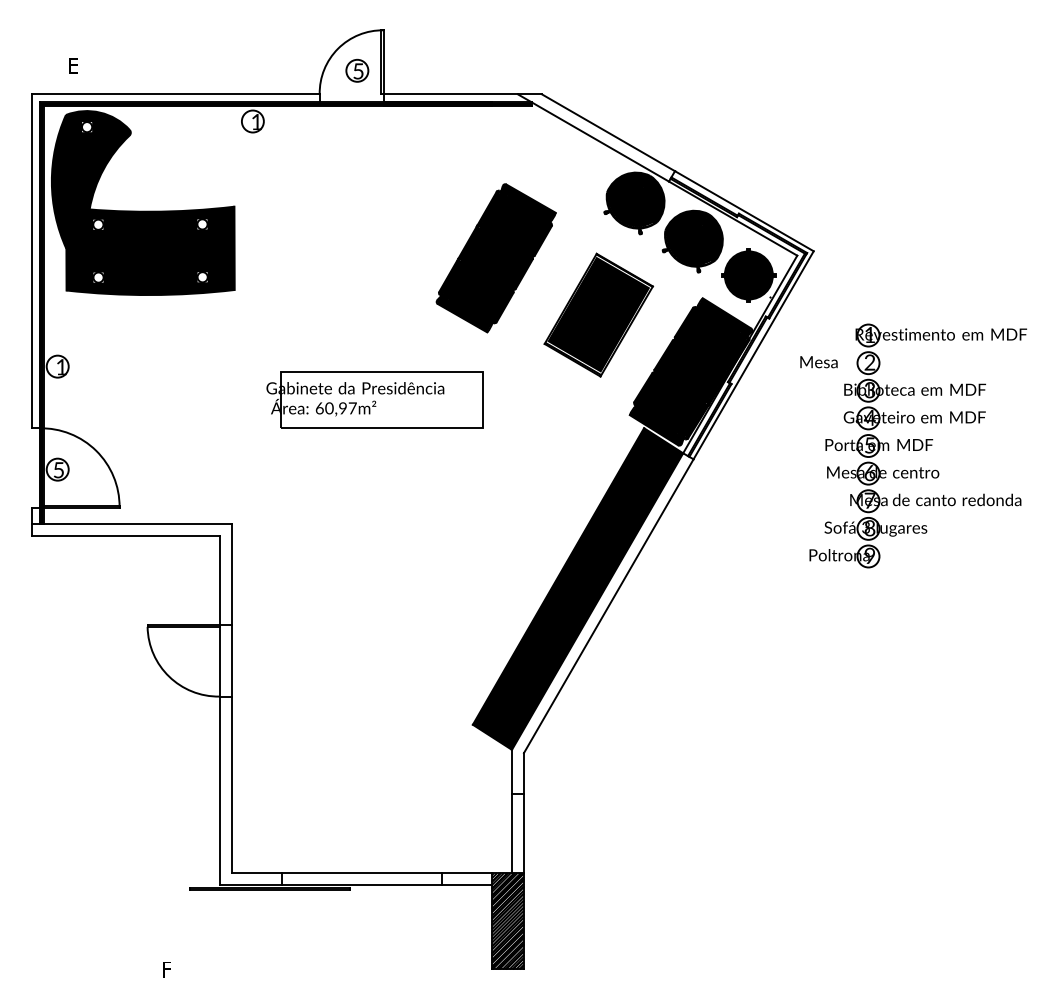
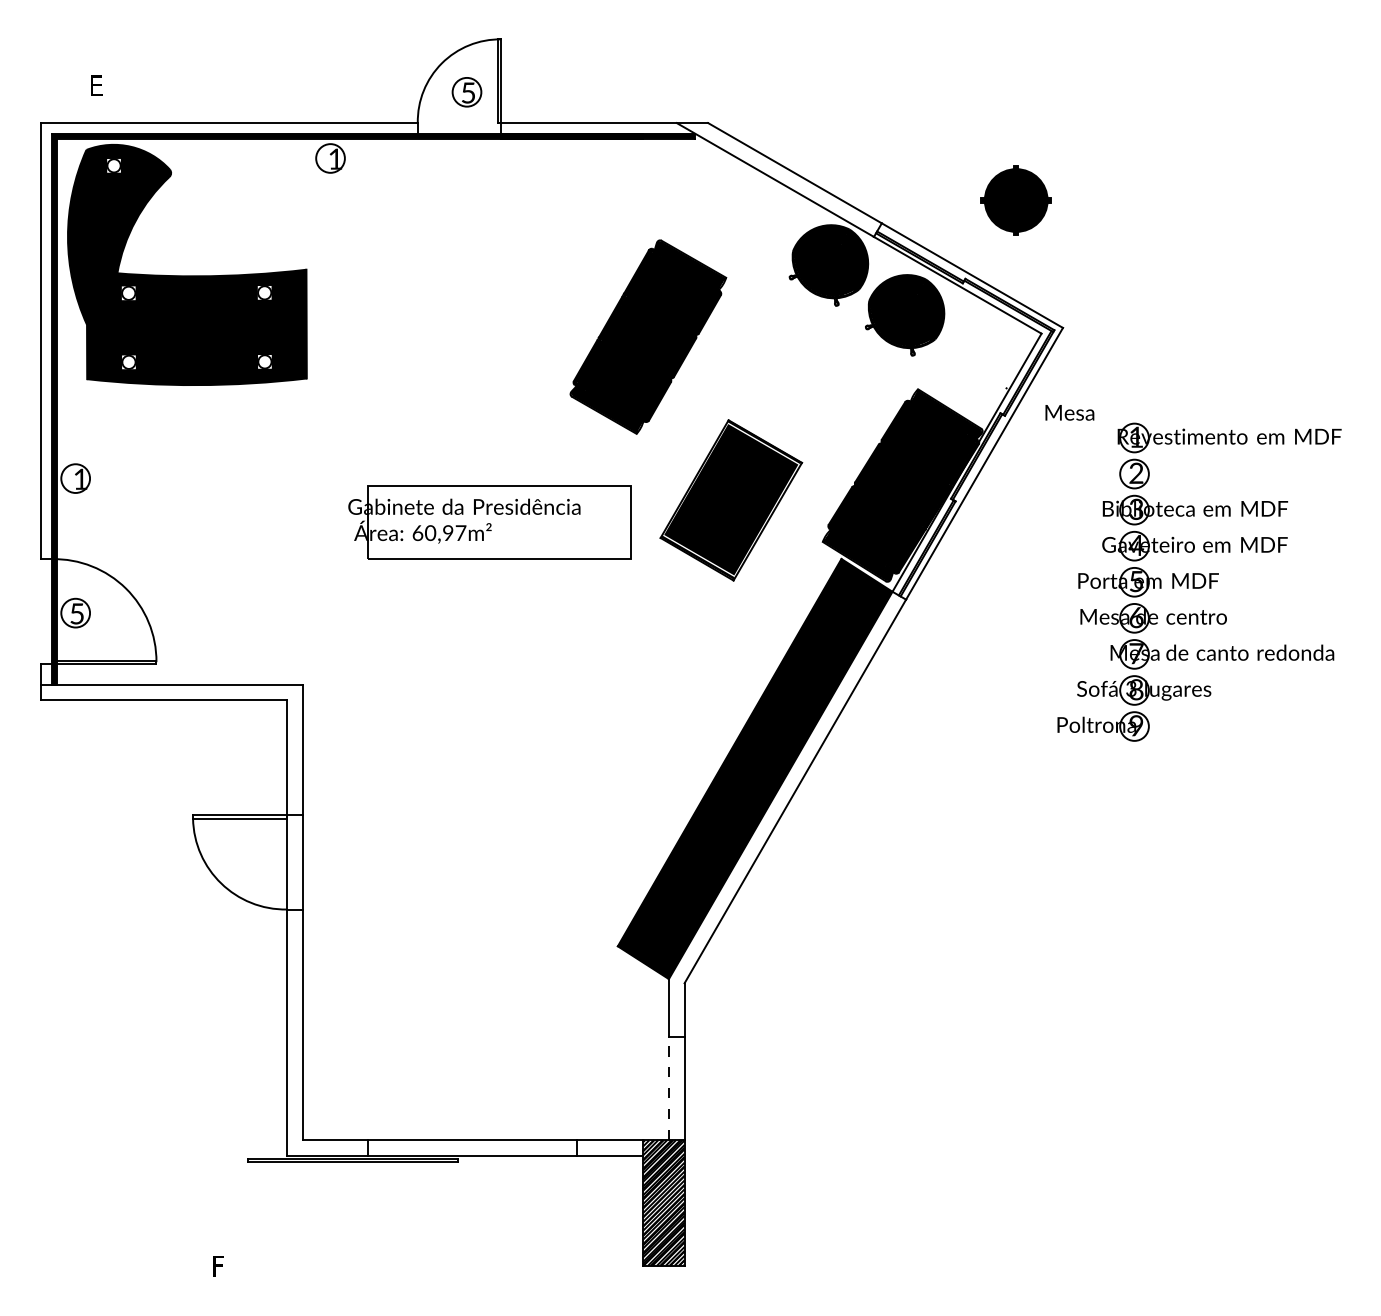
part: (748, 275) -> (1015, 200), moved
part: (598, 315) -> (731, 500), moved
text: (818, 361) -> (1069, 412), moved
line: (511, 833) -> (668, 1088), solid -> dashed

